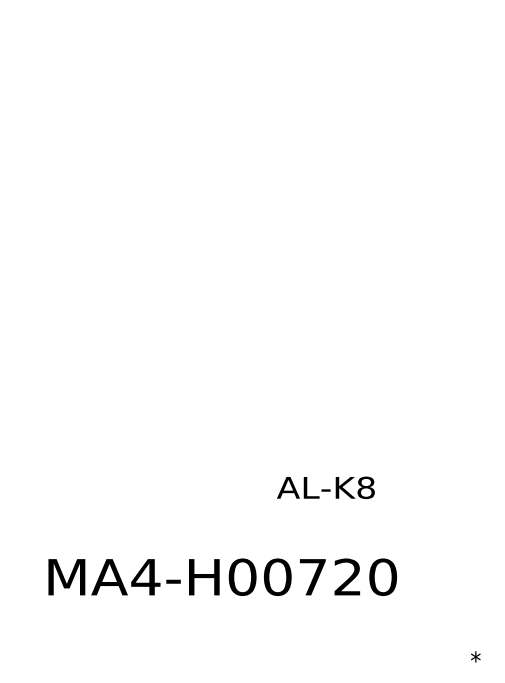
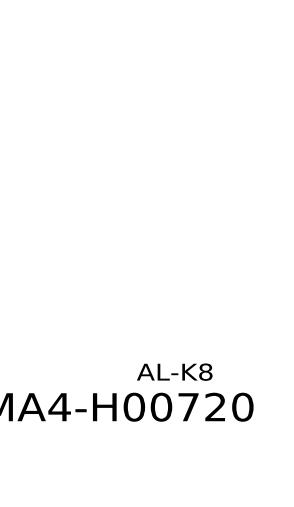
text: (325, 487) -> (174, 371), moved

